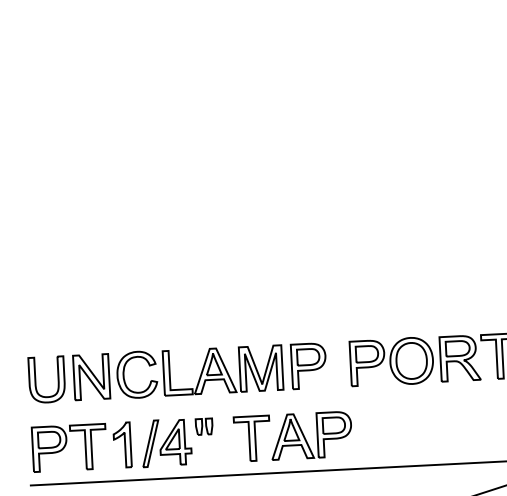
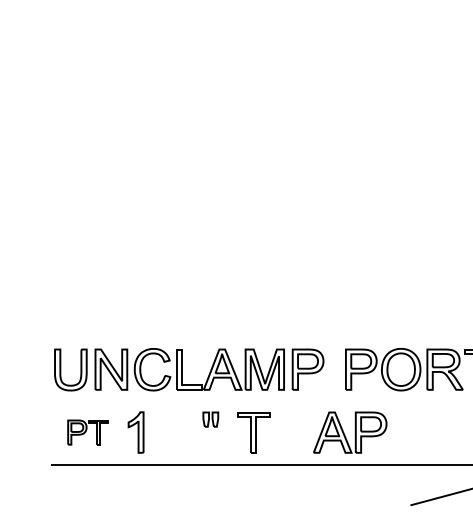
part: (311, 435) -> (350, 432), moved
part: (166, 442) -> (175, 432), removed
part: (68, 447) -> (87, 432), size x0.6

